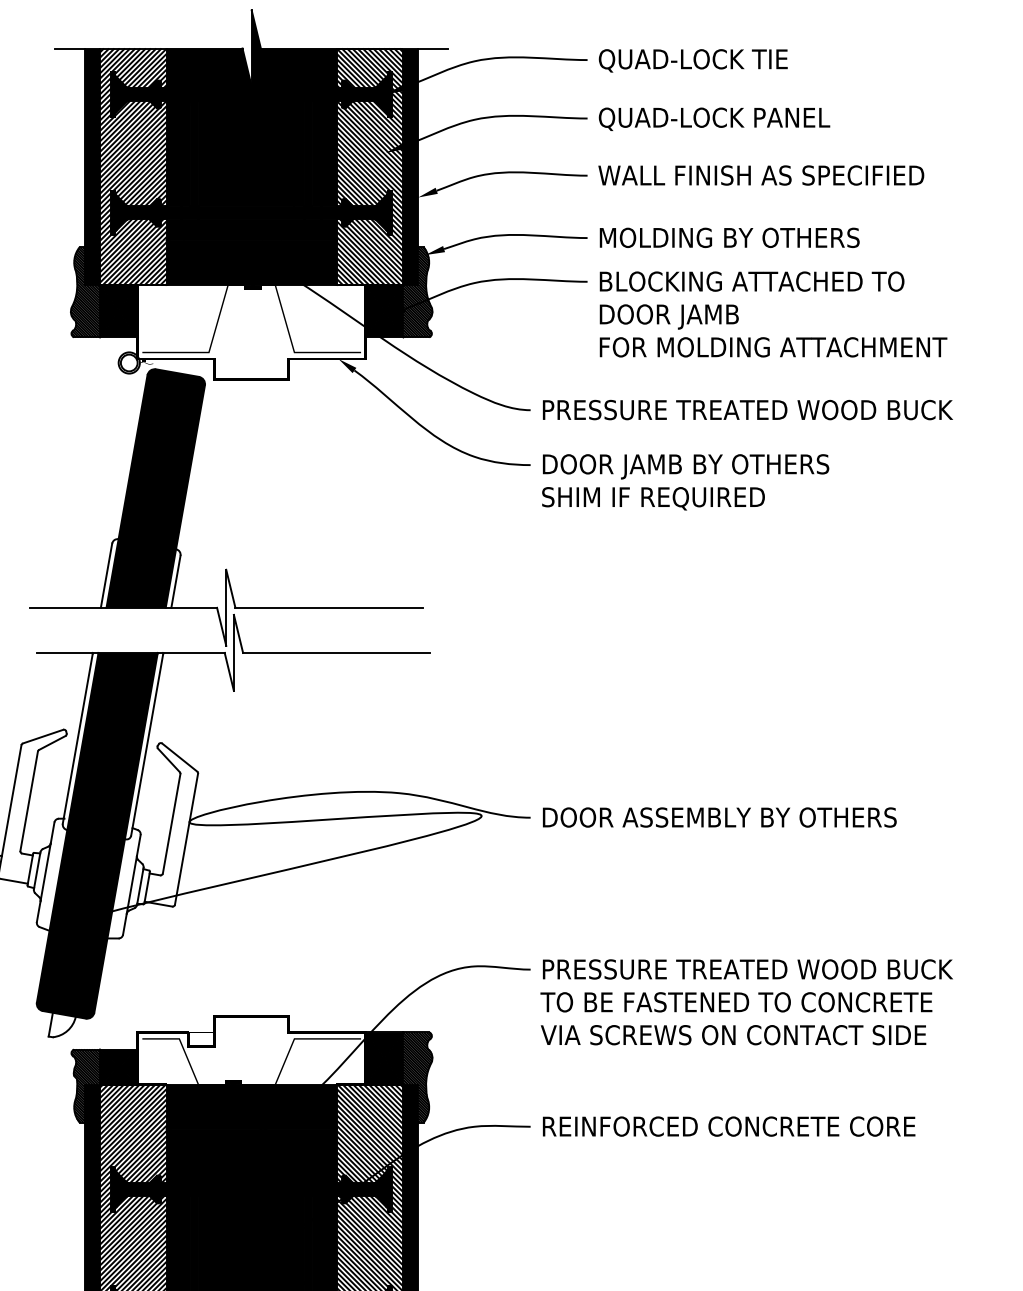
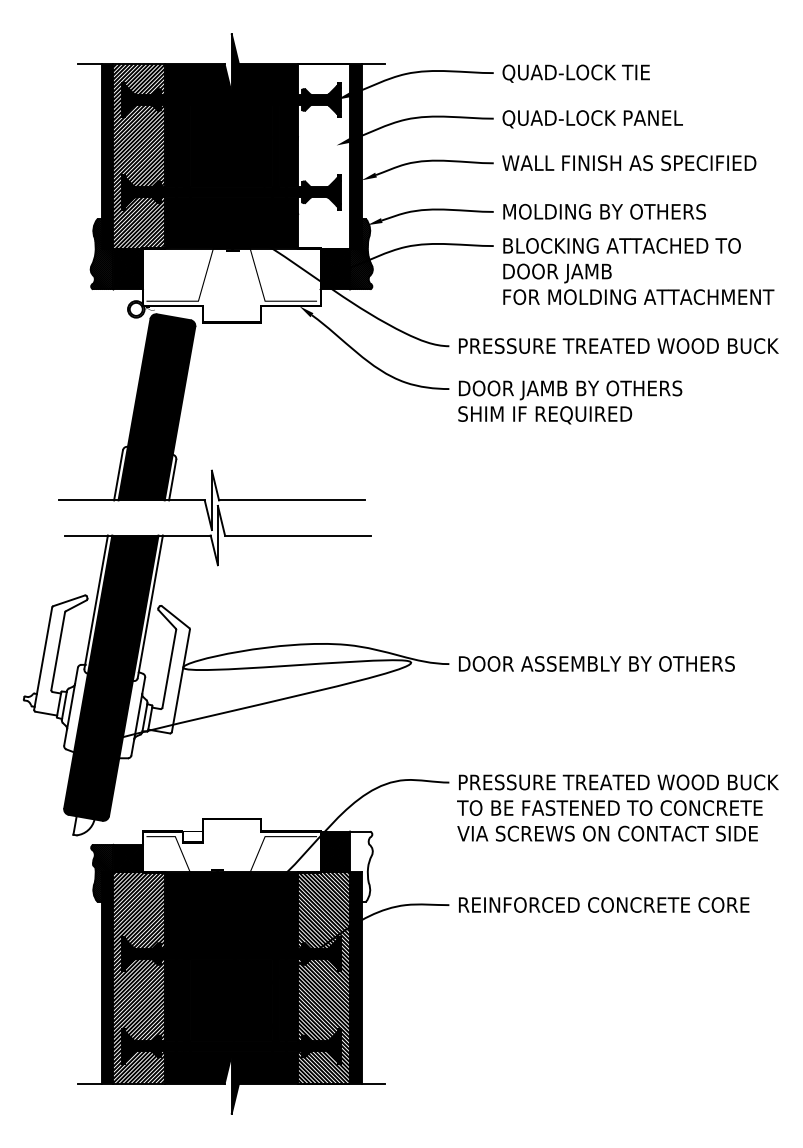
hatch: (370, 166) -> (324, 156), removed
hatch: (418, 1077) -> (361, 866), removed

